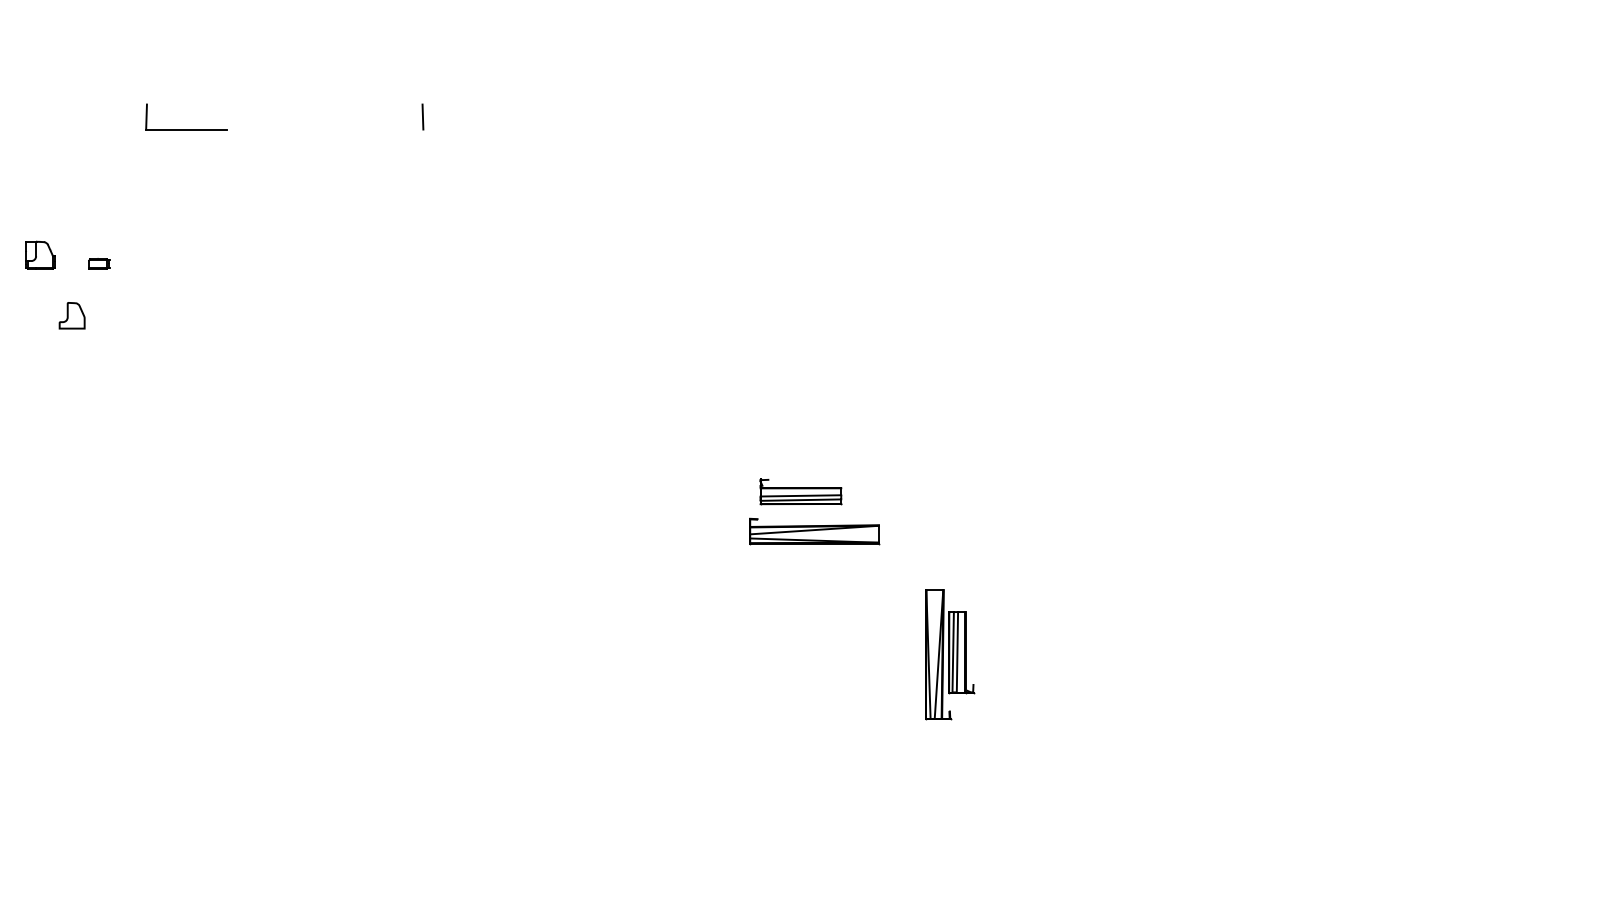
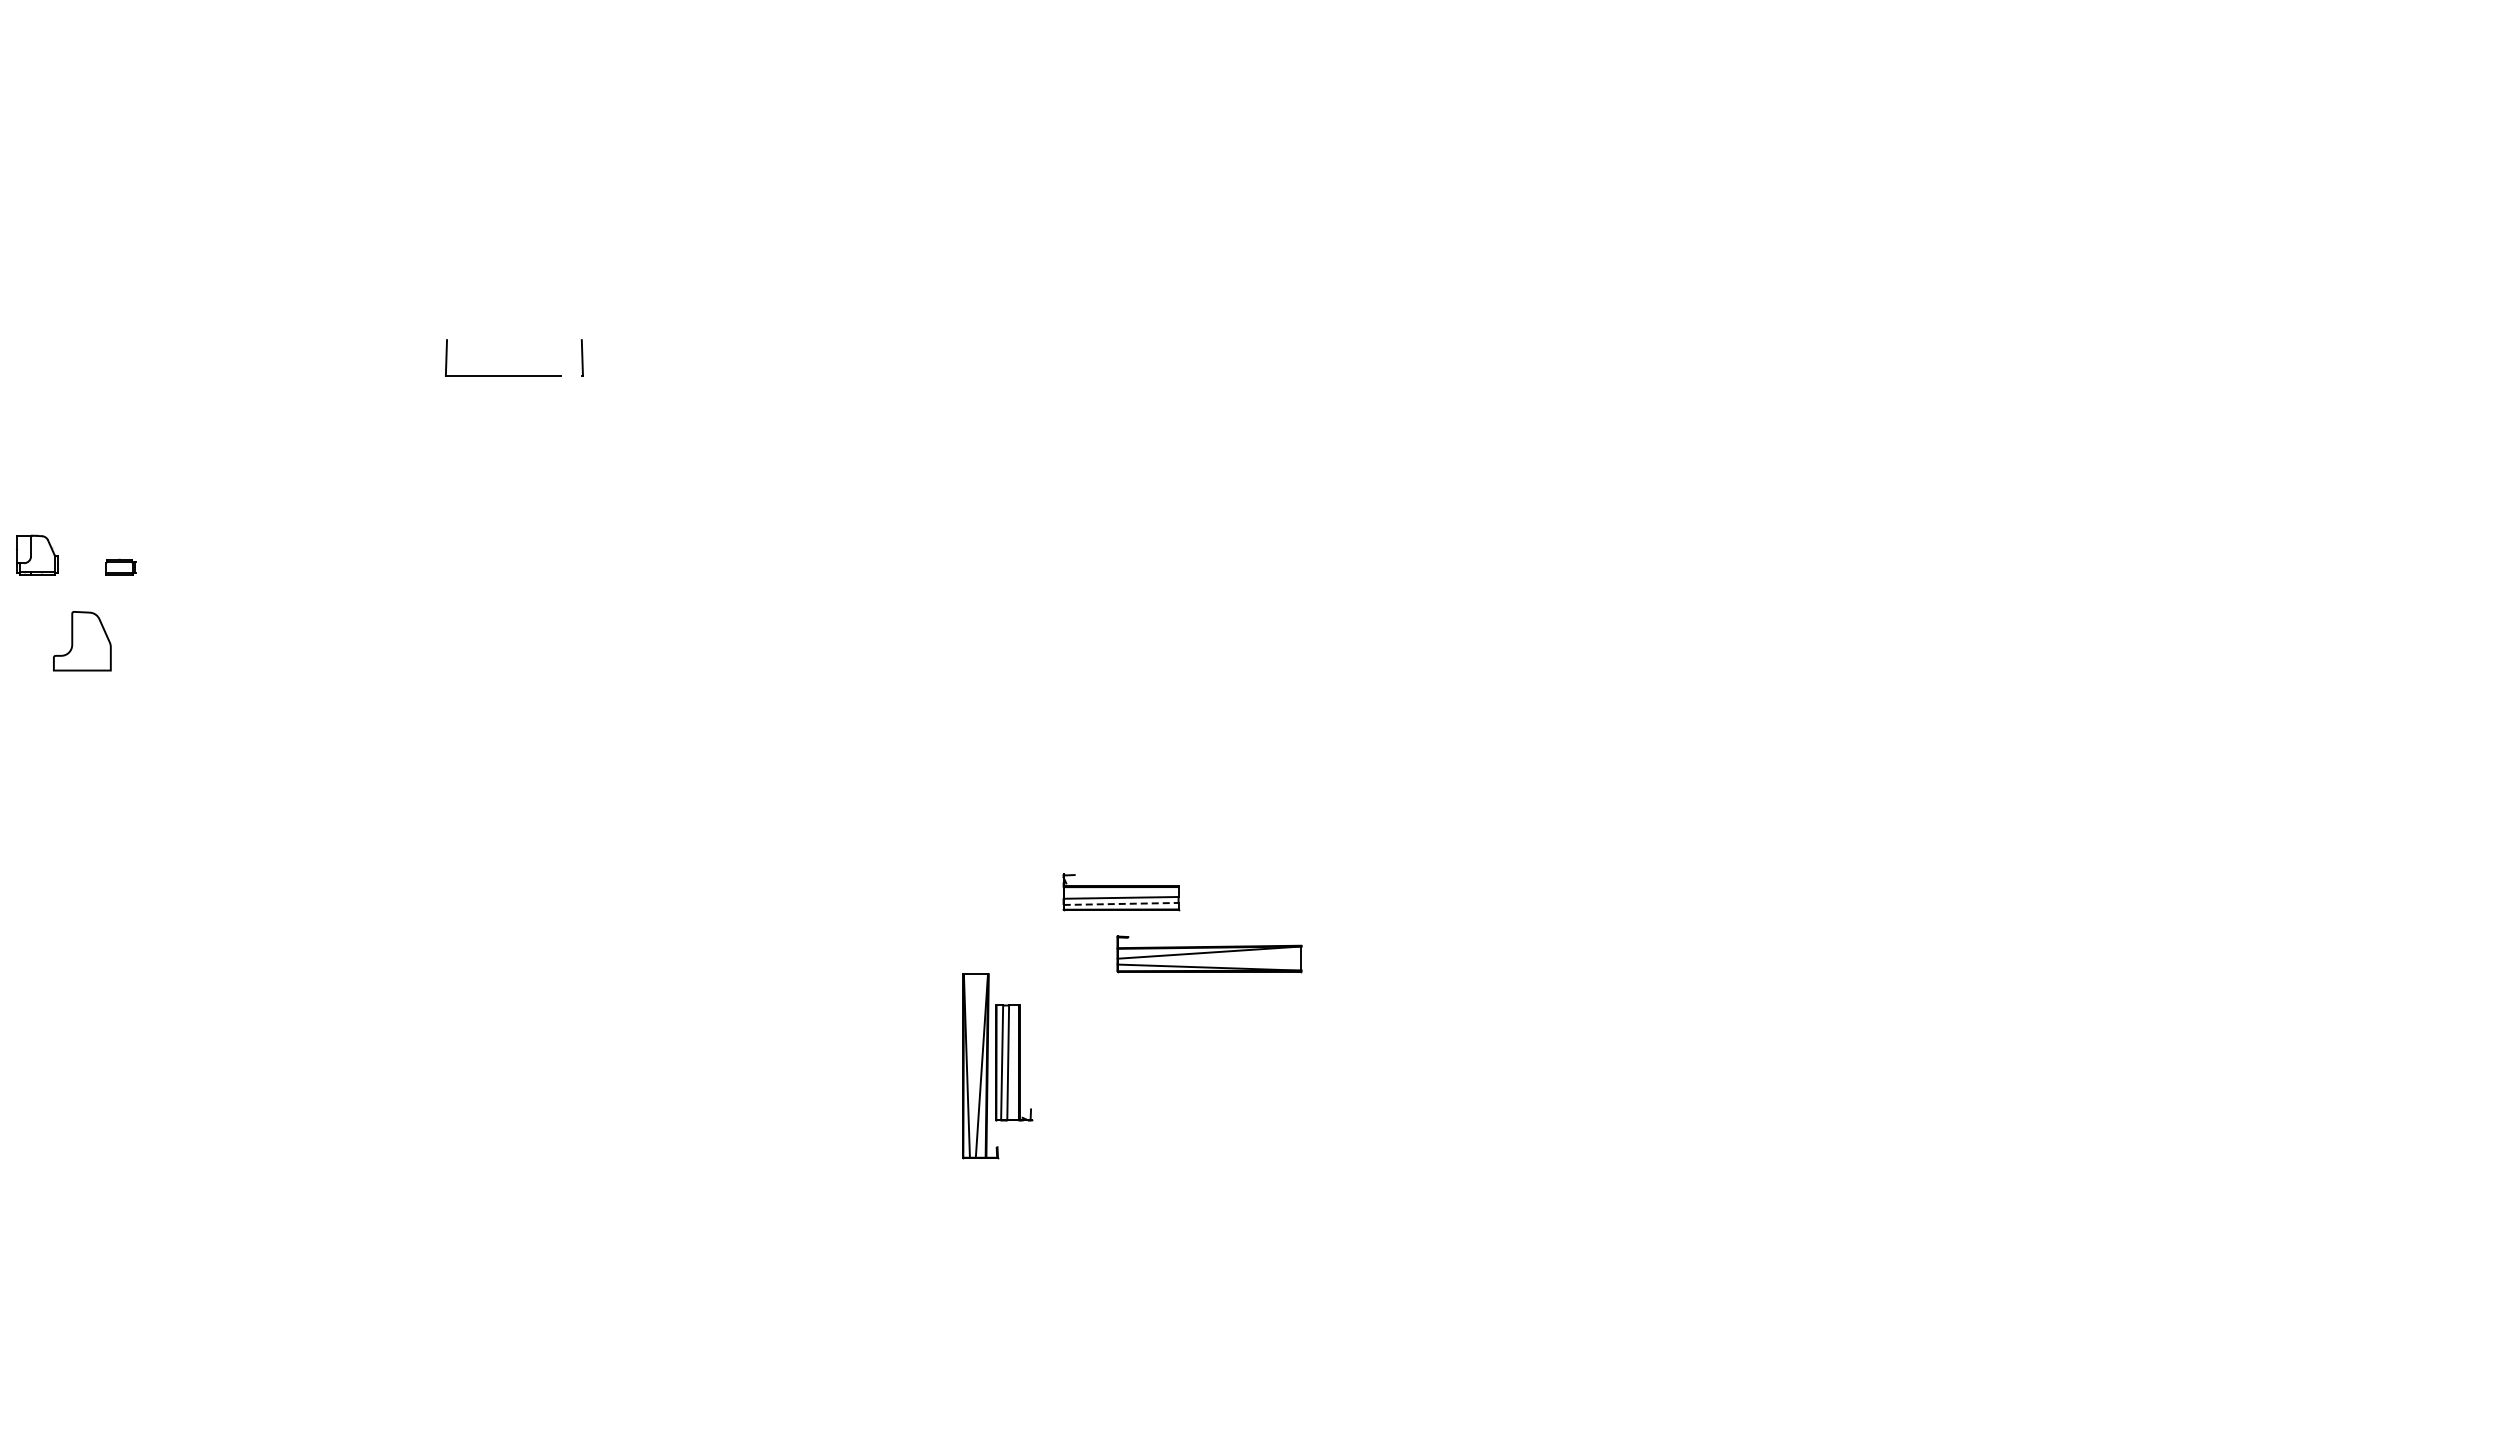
part: (186, 129) -> (503, 375), moved
part: (72, 315) -> (82, 640), size x1.6
line: (801, 499) -> (1121, 903), solid -> dashed
part: (814, 531) -> (1209, 954), moved
part: (949, 654) -> (997, 1066), moved

